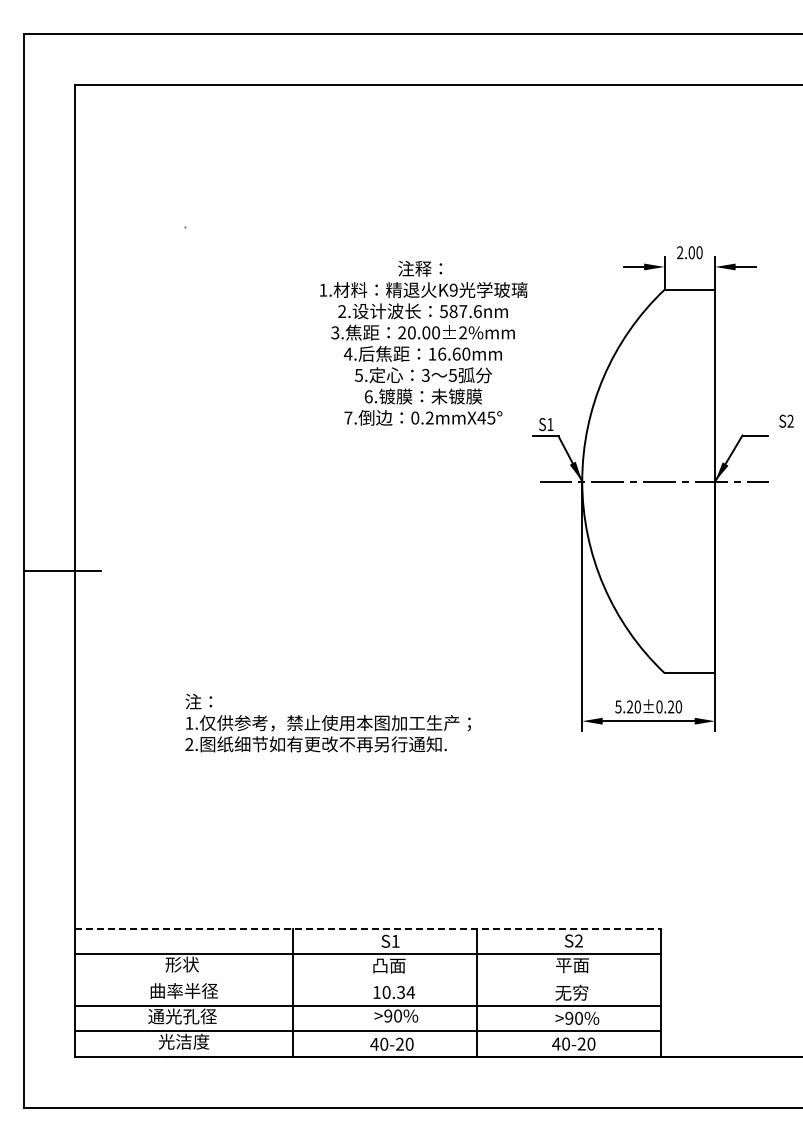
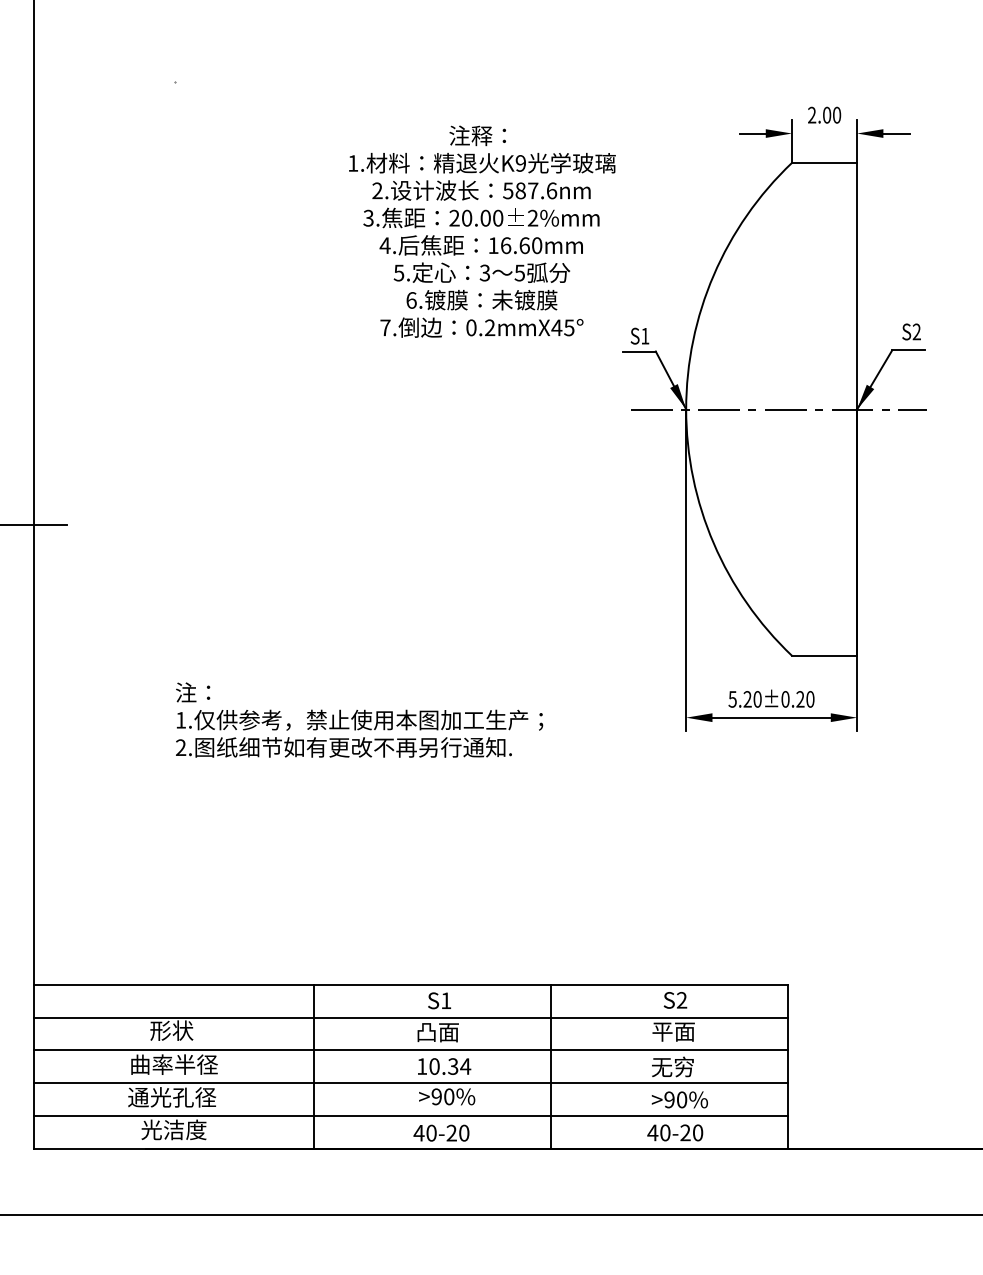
text: (786, 420) -> (911, 330), moved
line: (368, 928) -> (411, 984), dashed -> solid
line: (367, 979) -> (410, 1049), added

